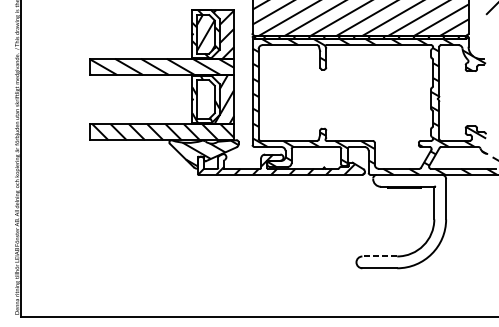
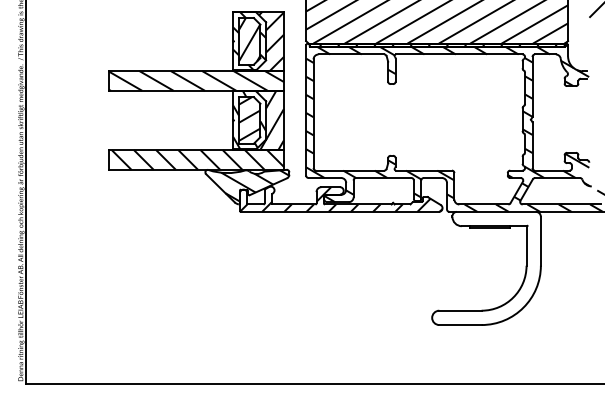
hatch: (205, 97) -> (249, 118), added
line: (379, 256) -> (459, 310), dashed -> solid

